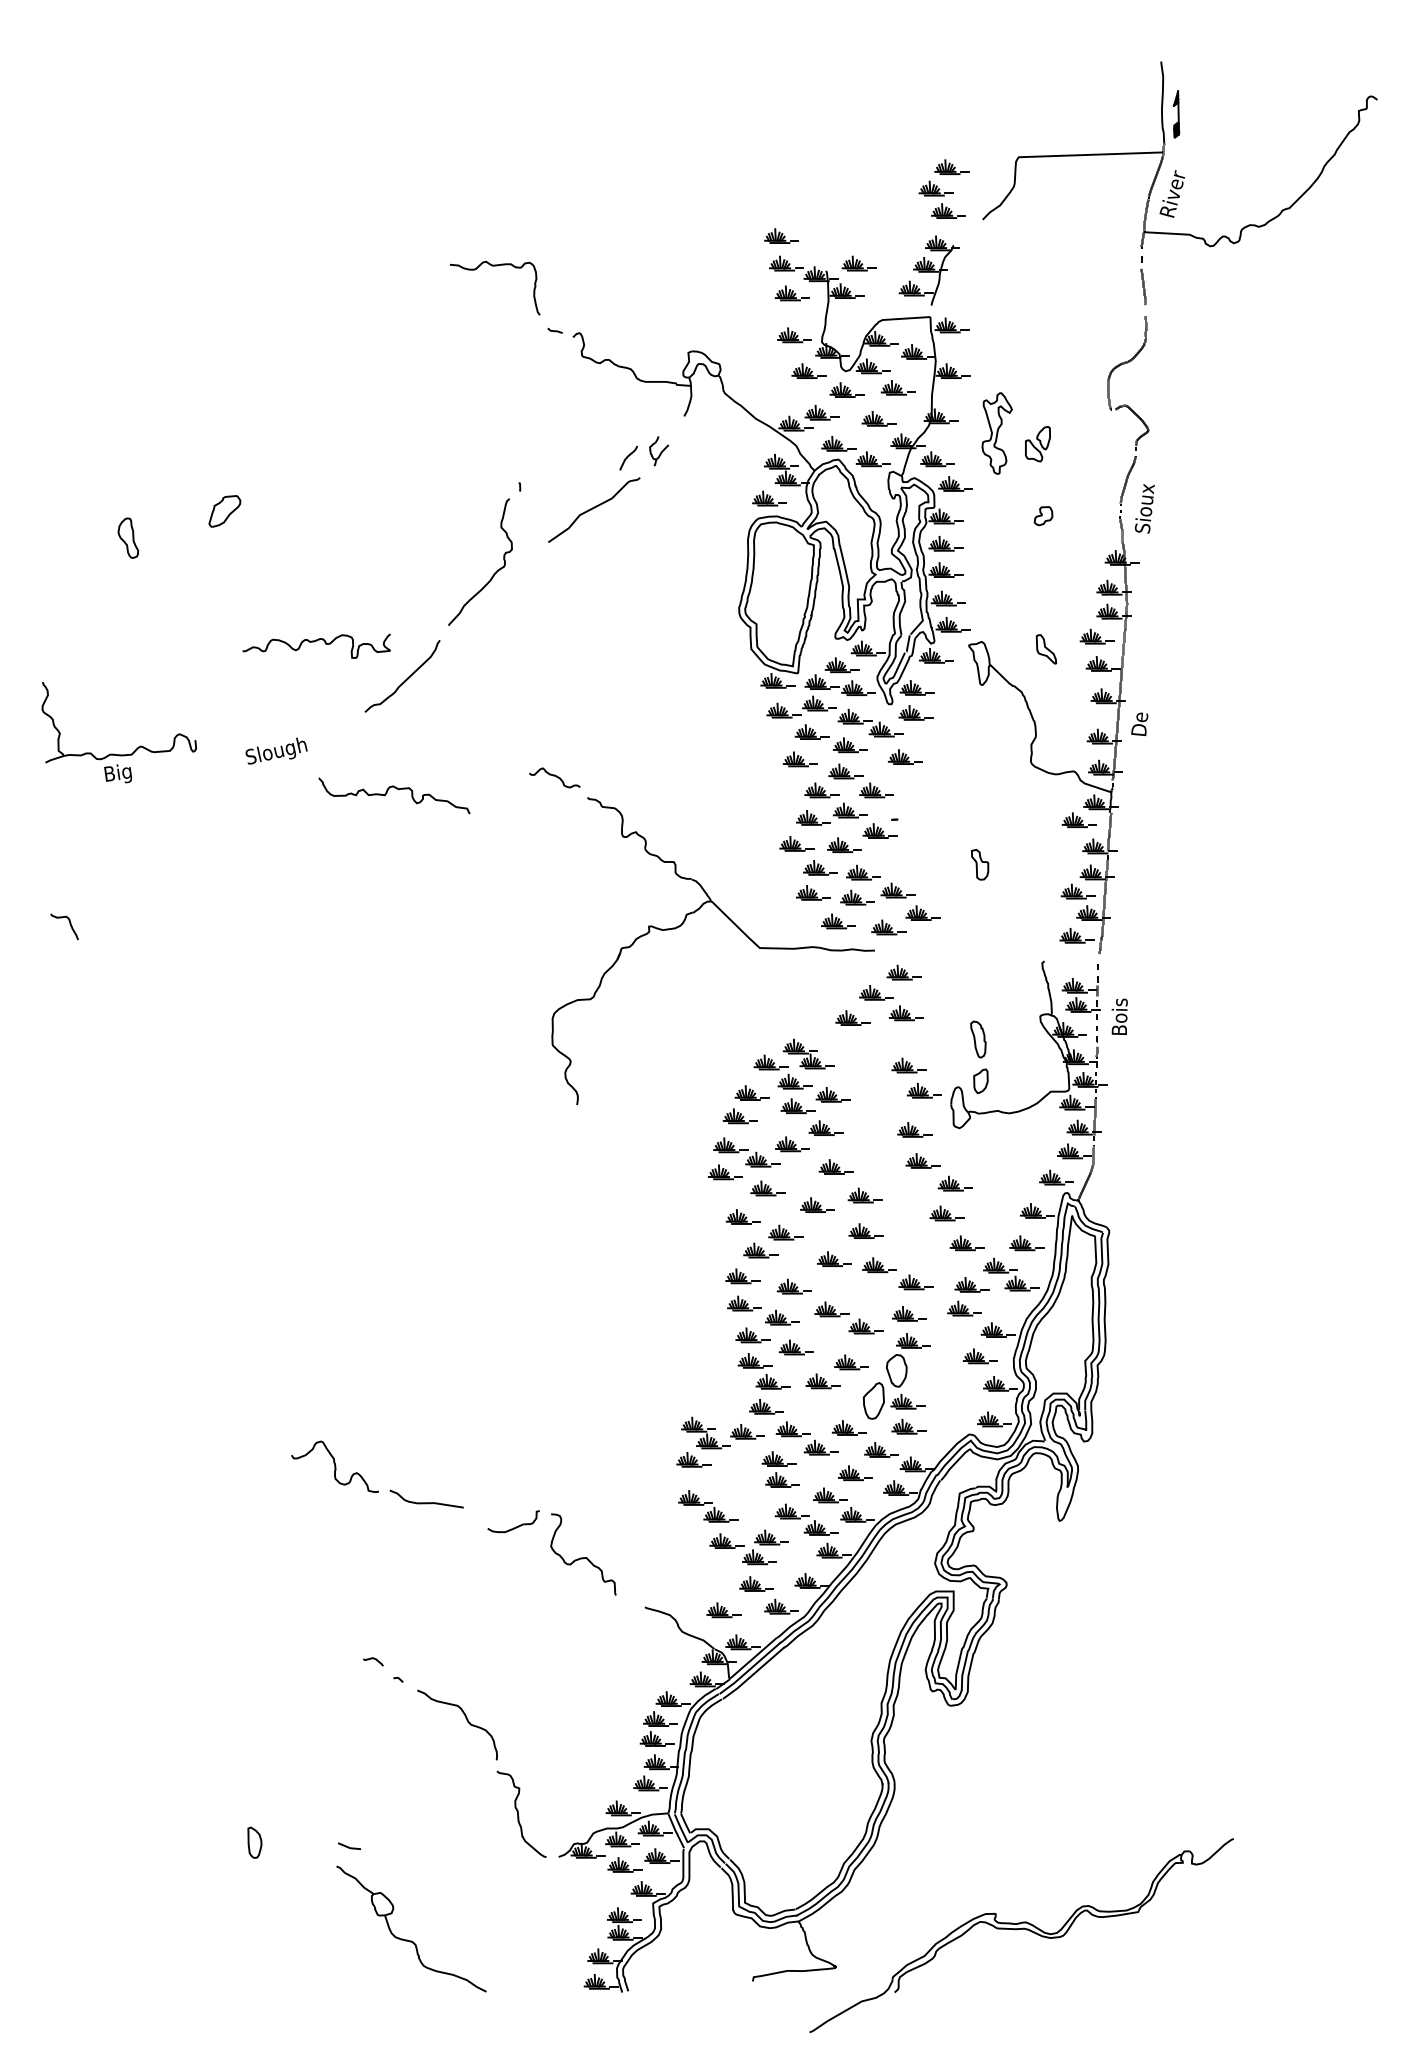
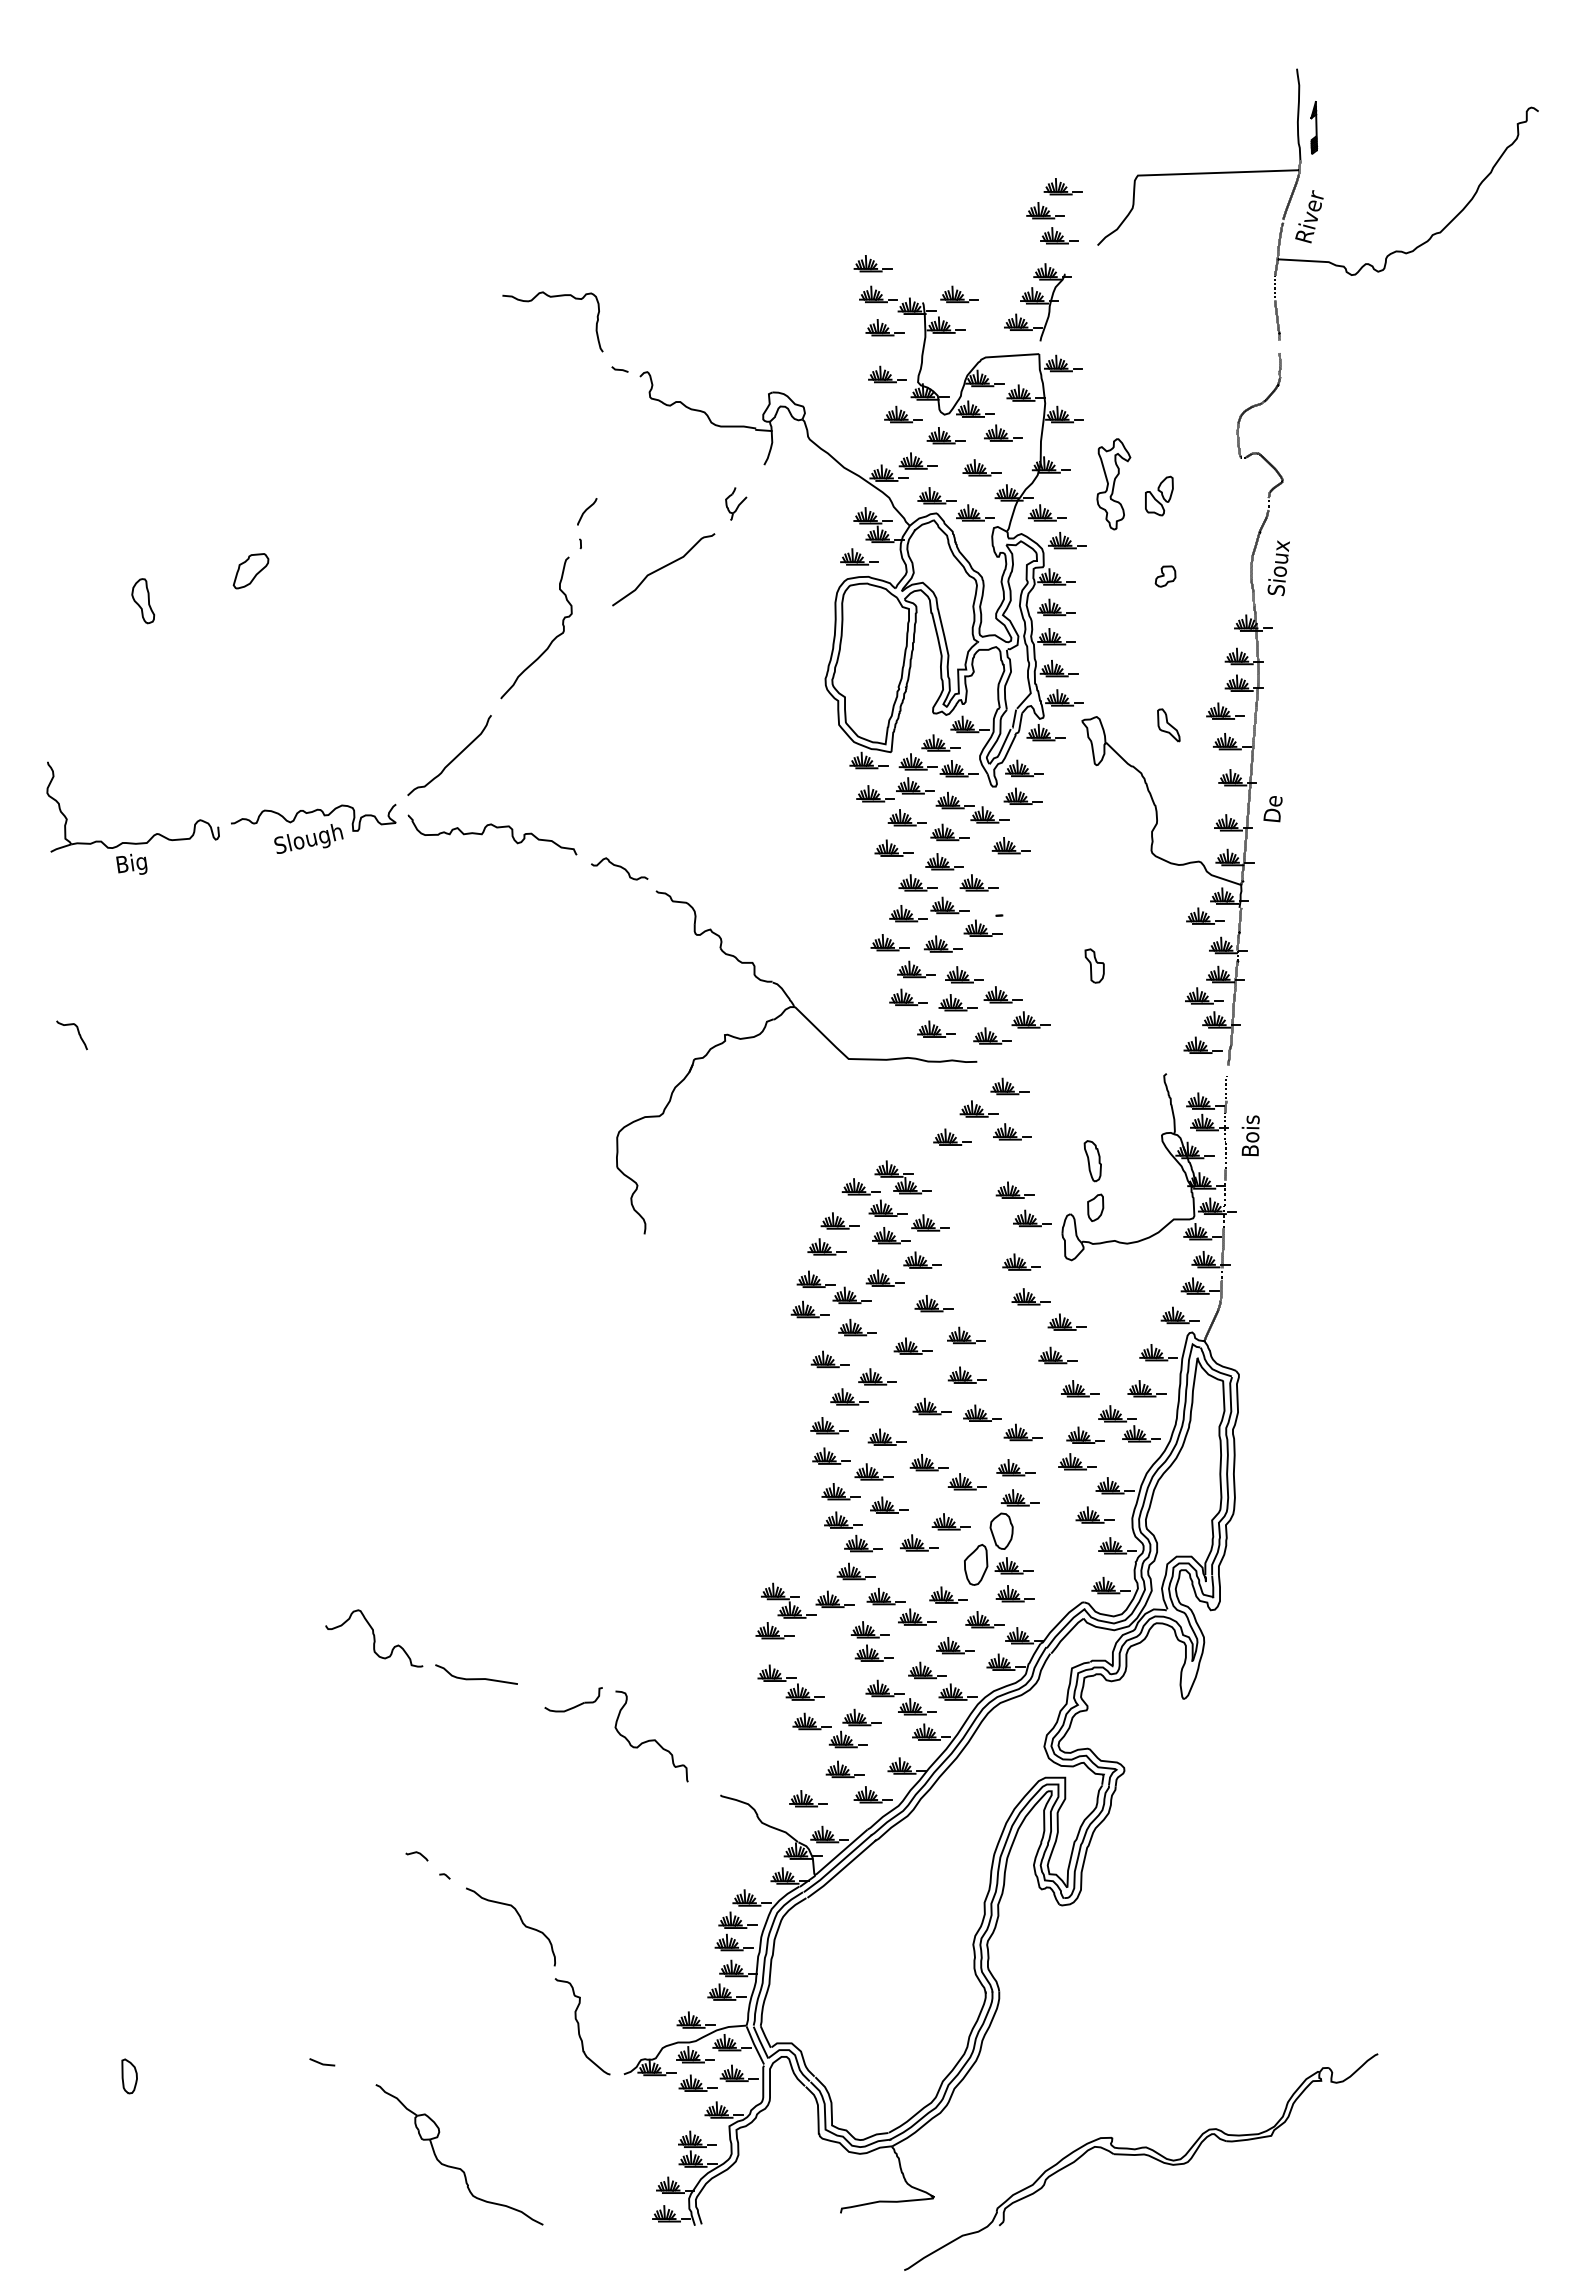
curve: (628, 457) -> (587, 510), moved
part: (316, 645) -> (313, 817), moved
curve: (398, 790) -> (496, 828), moved
part: (254, 1842) -> (129, 2076), moved
line: (348, 1846) -> (321, 2062), moved

